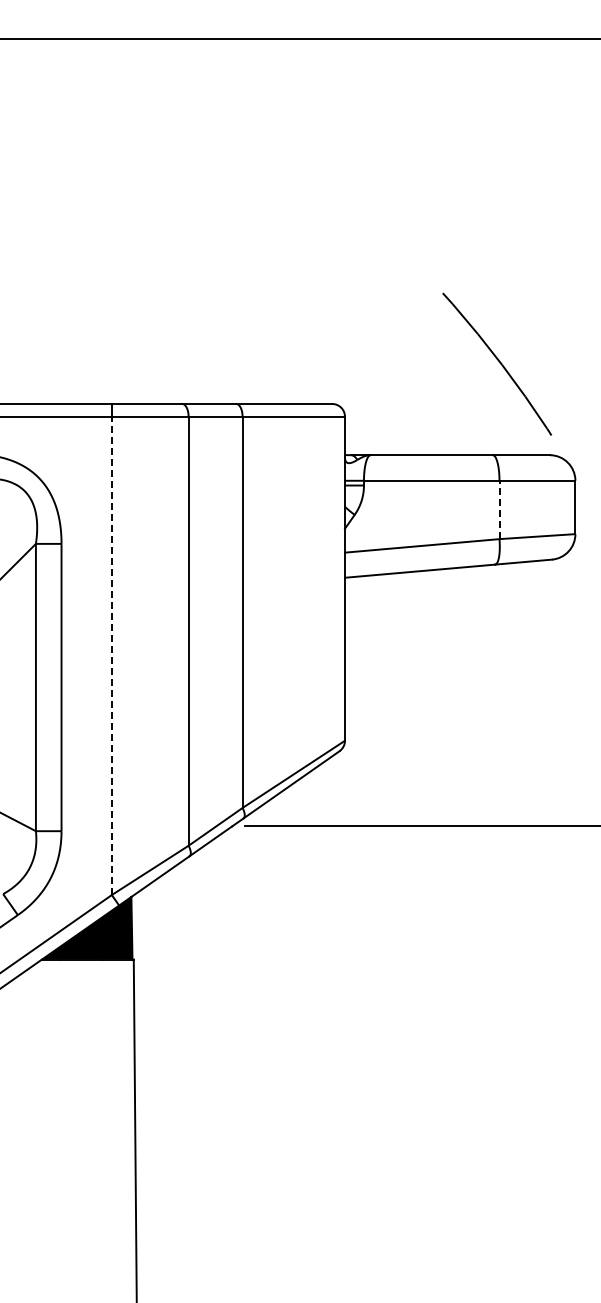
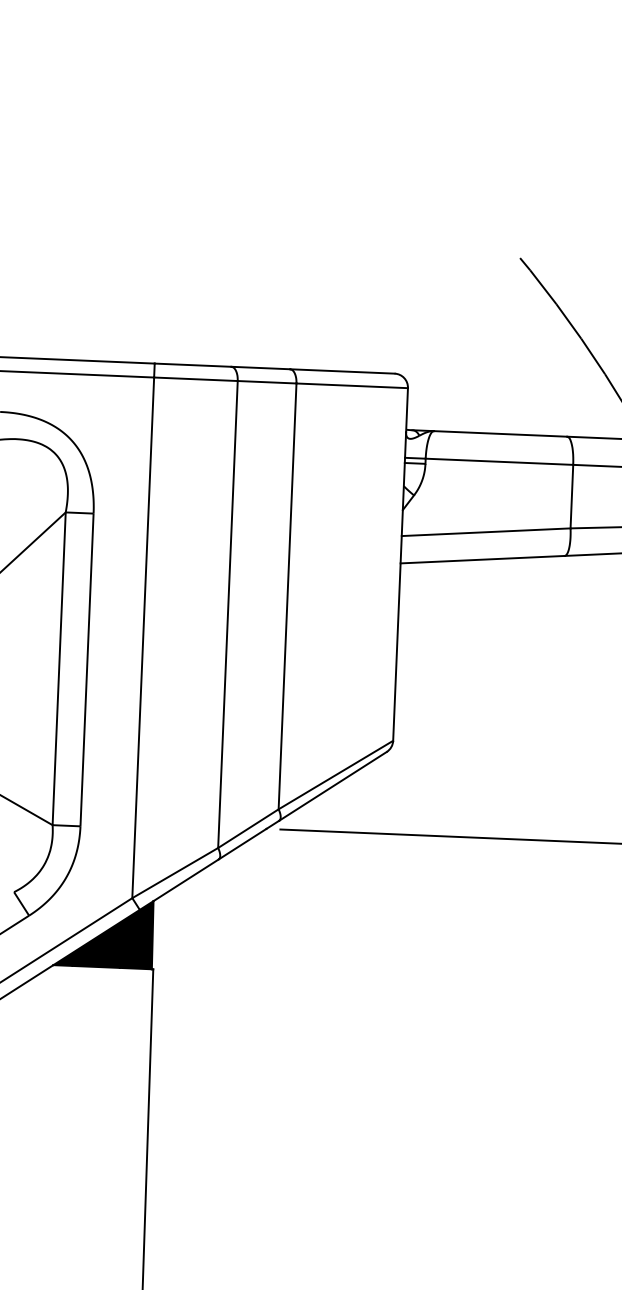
line: (499, 509) -> (571, 496), dashed -> solid
line: (111, 655) -> (142, 637), dashed -> solid

